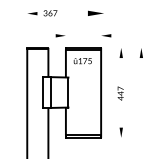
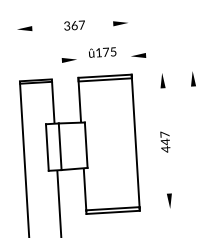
text: (50, 13) -> (74, 25), moved
part: (95, 13) -> (120, 23), size x0.62
text: (82, 61) -> (102, 53), moved

